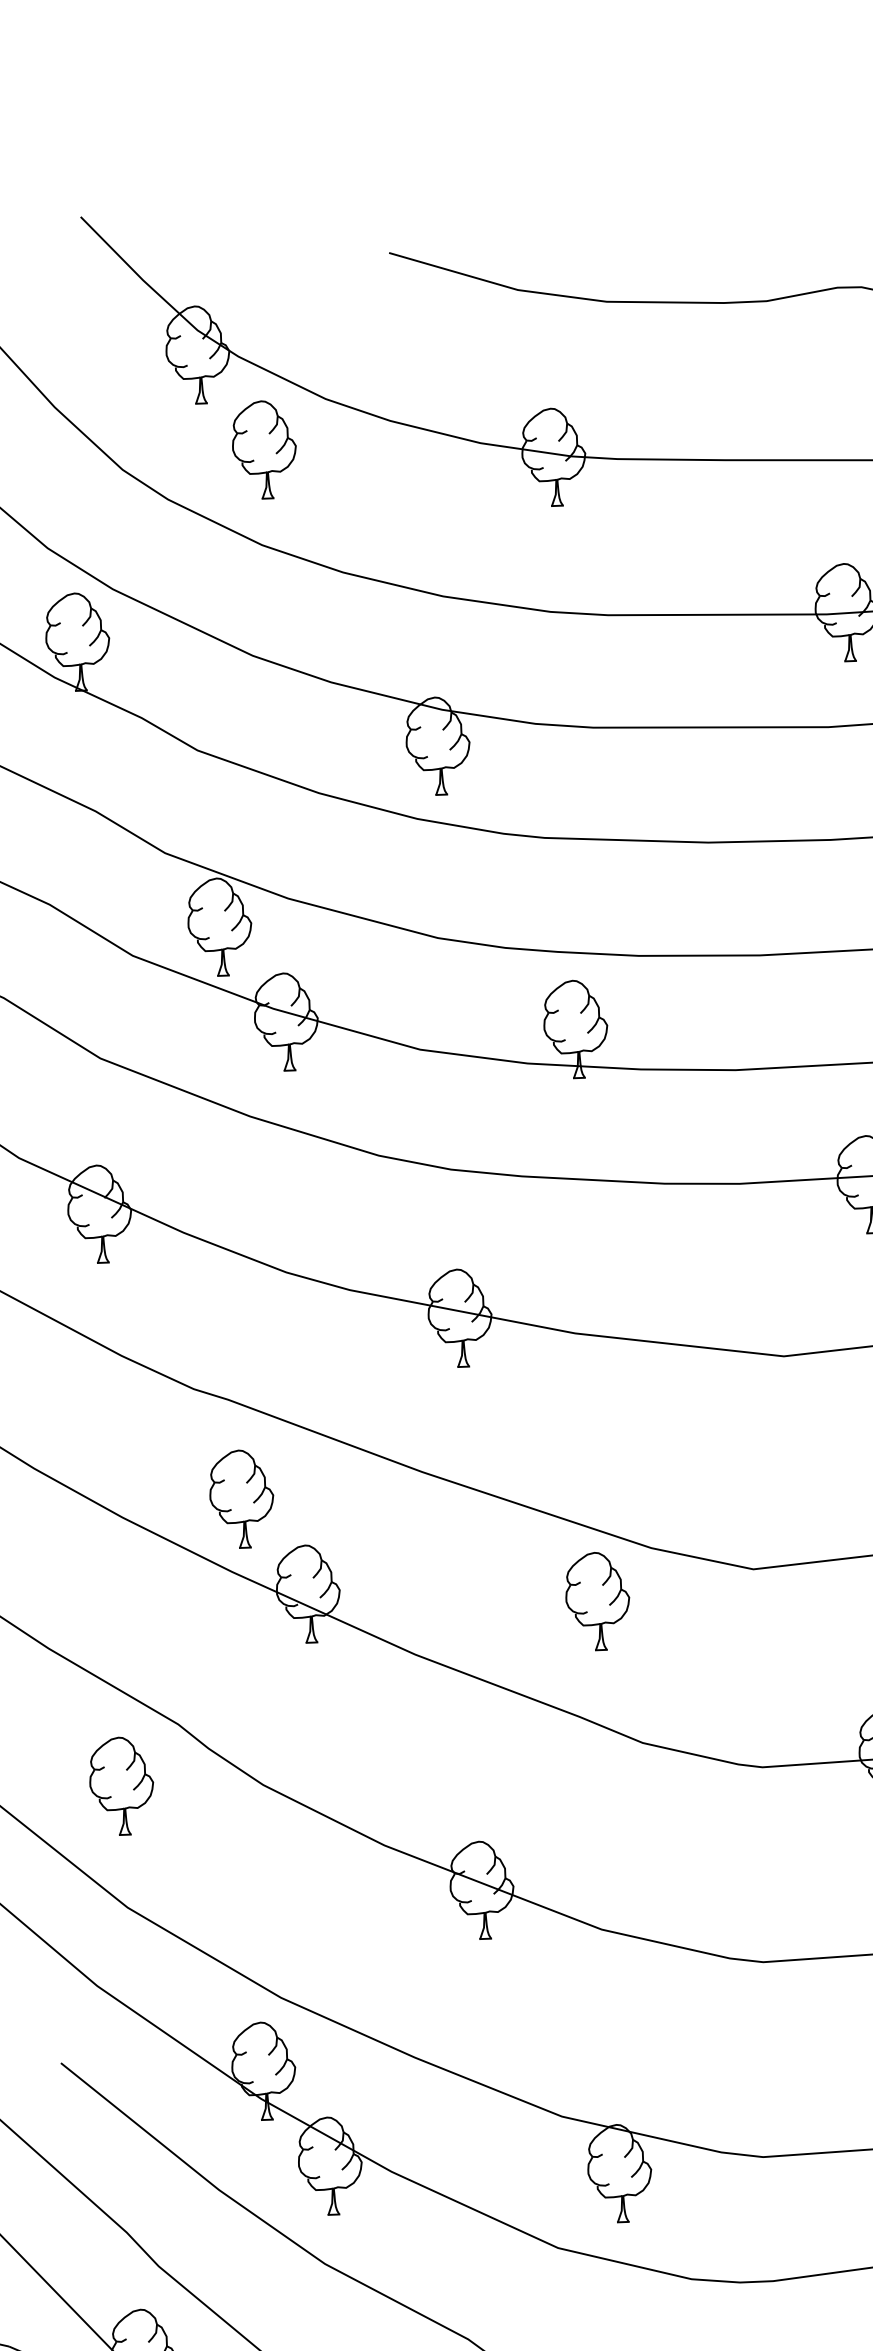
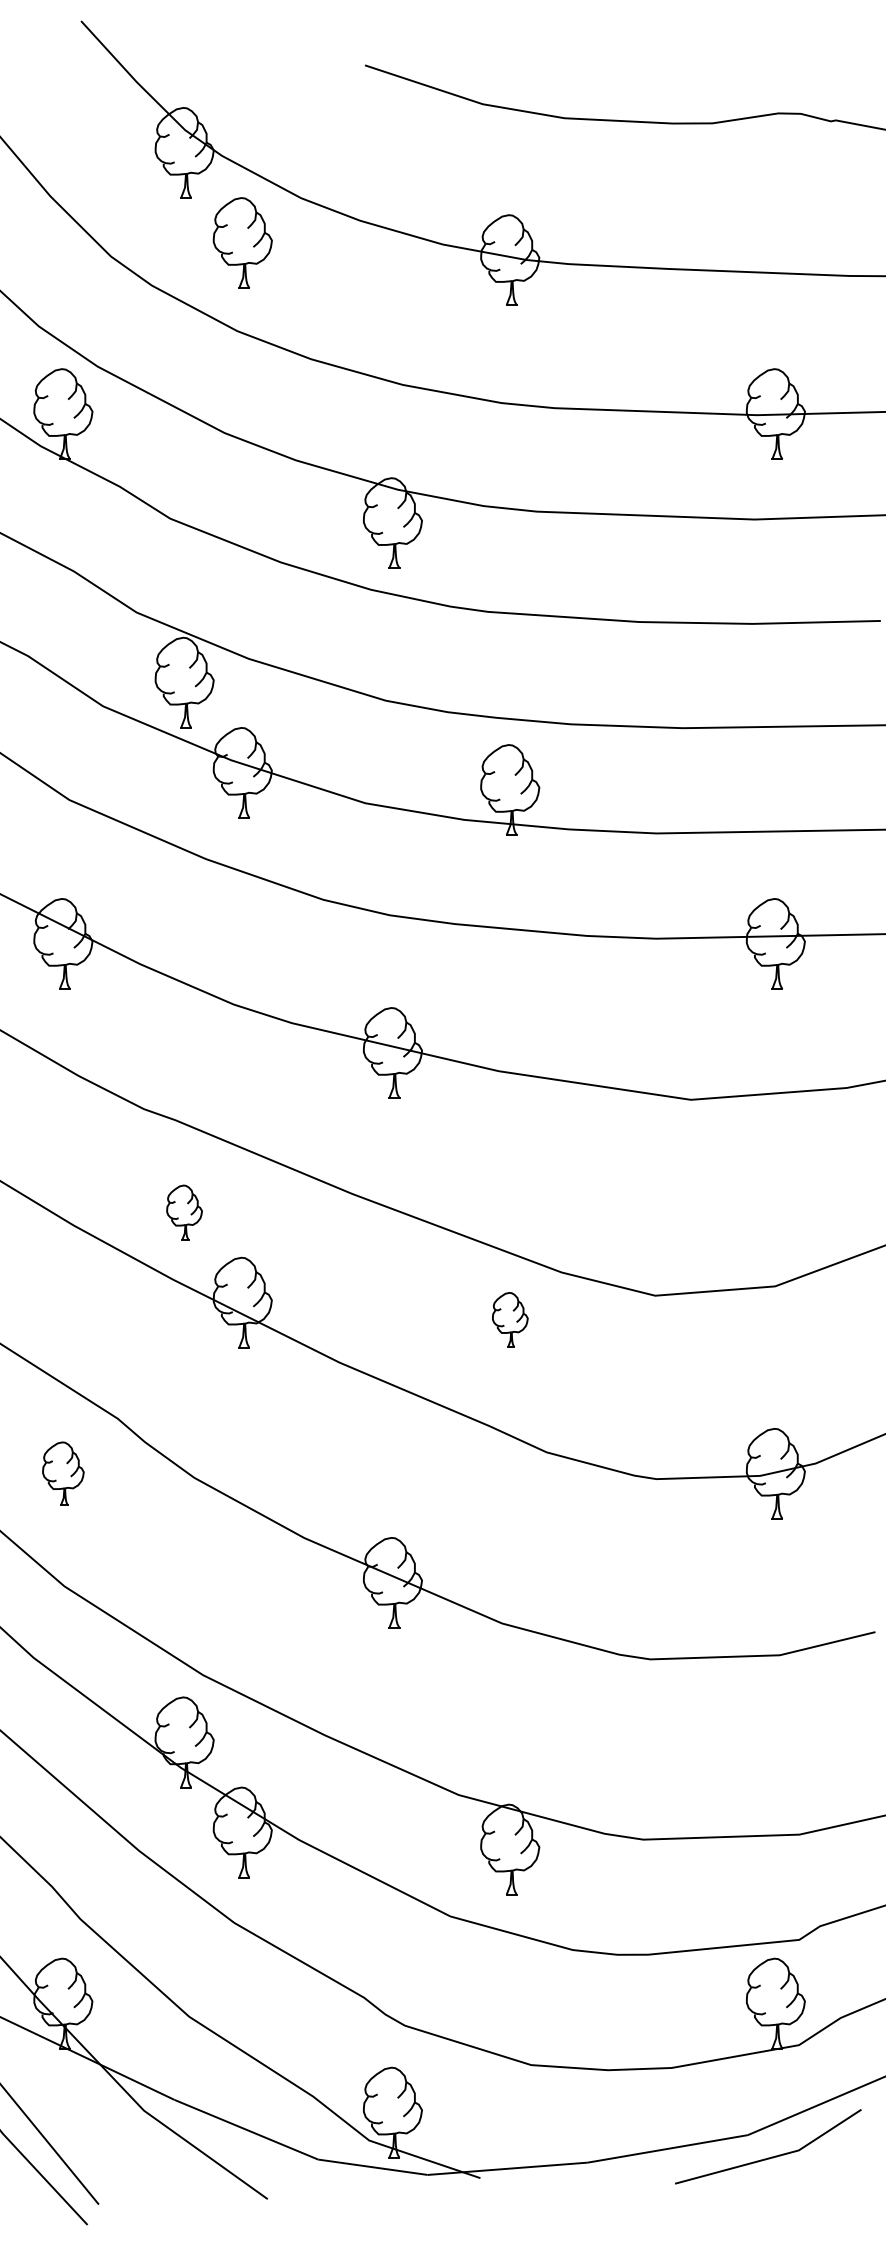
part: (241, 1499) -> (184, 1212), size x0.6
part: (598, 1601) -> (510, 1319), size x0.6
part: (121, 1785) -> (63, 1473), size x0.7

